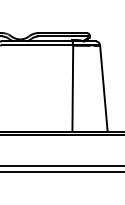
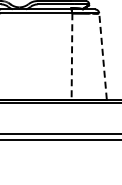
line: (103, 87) -> (102, 55), solid -> dashed
line: (72, 88) -> (71, 56), solid -> dashed

